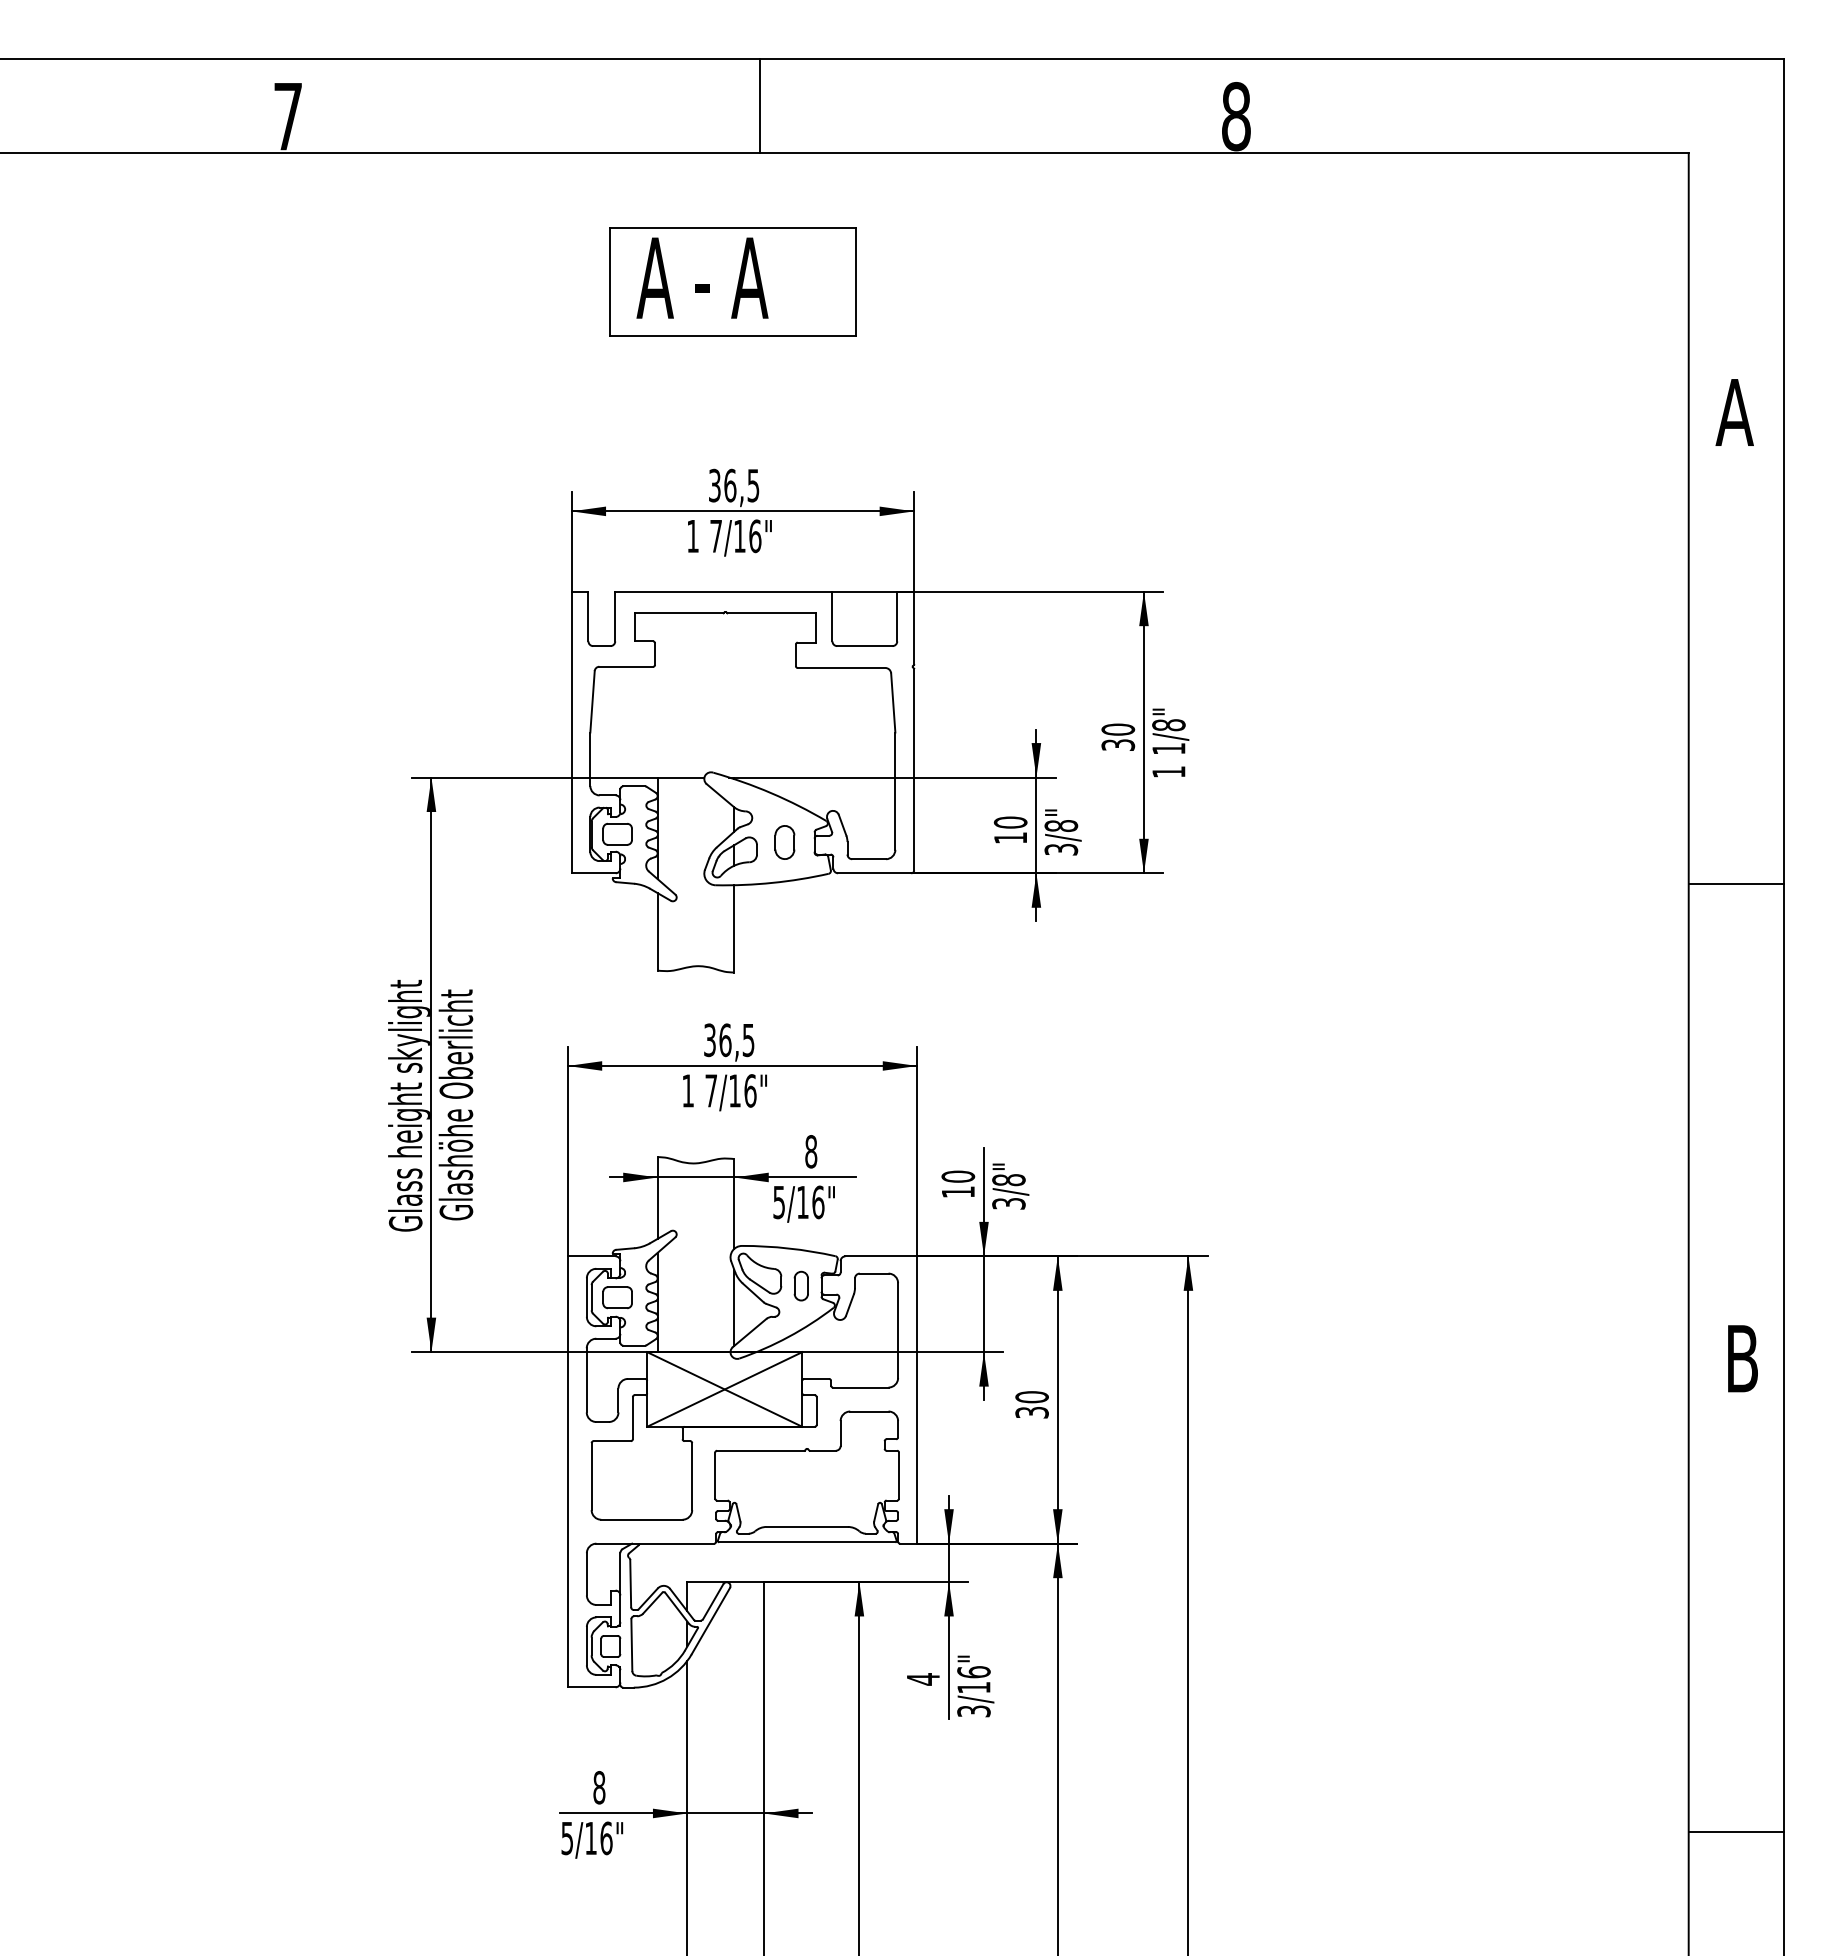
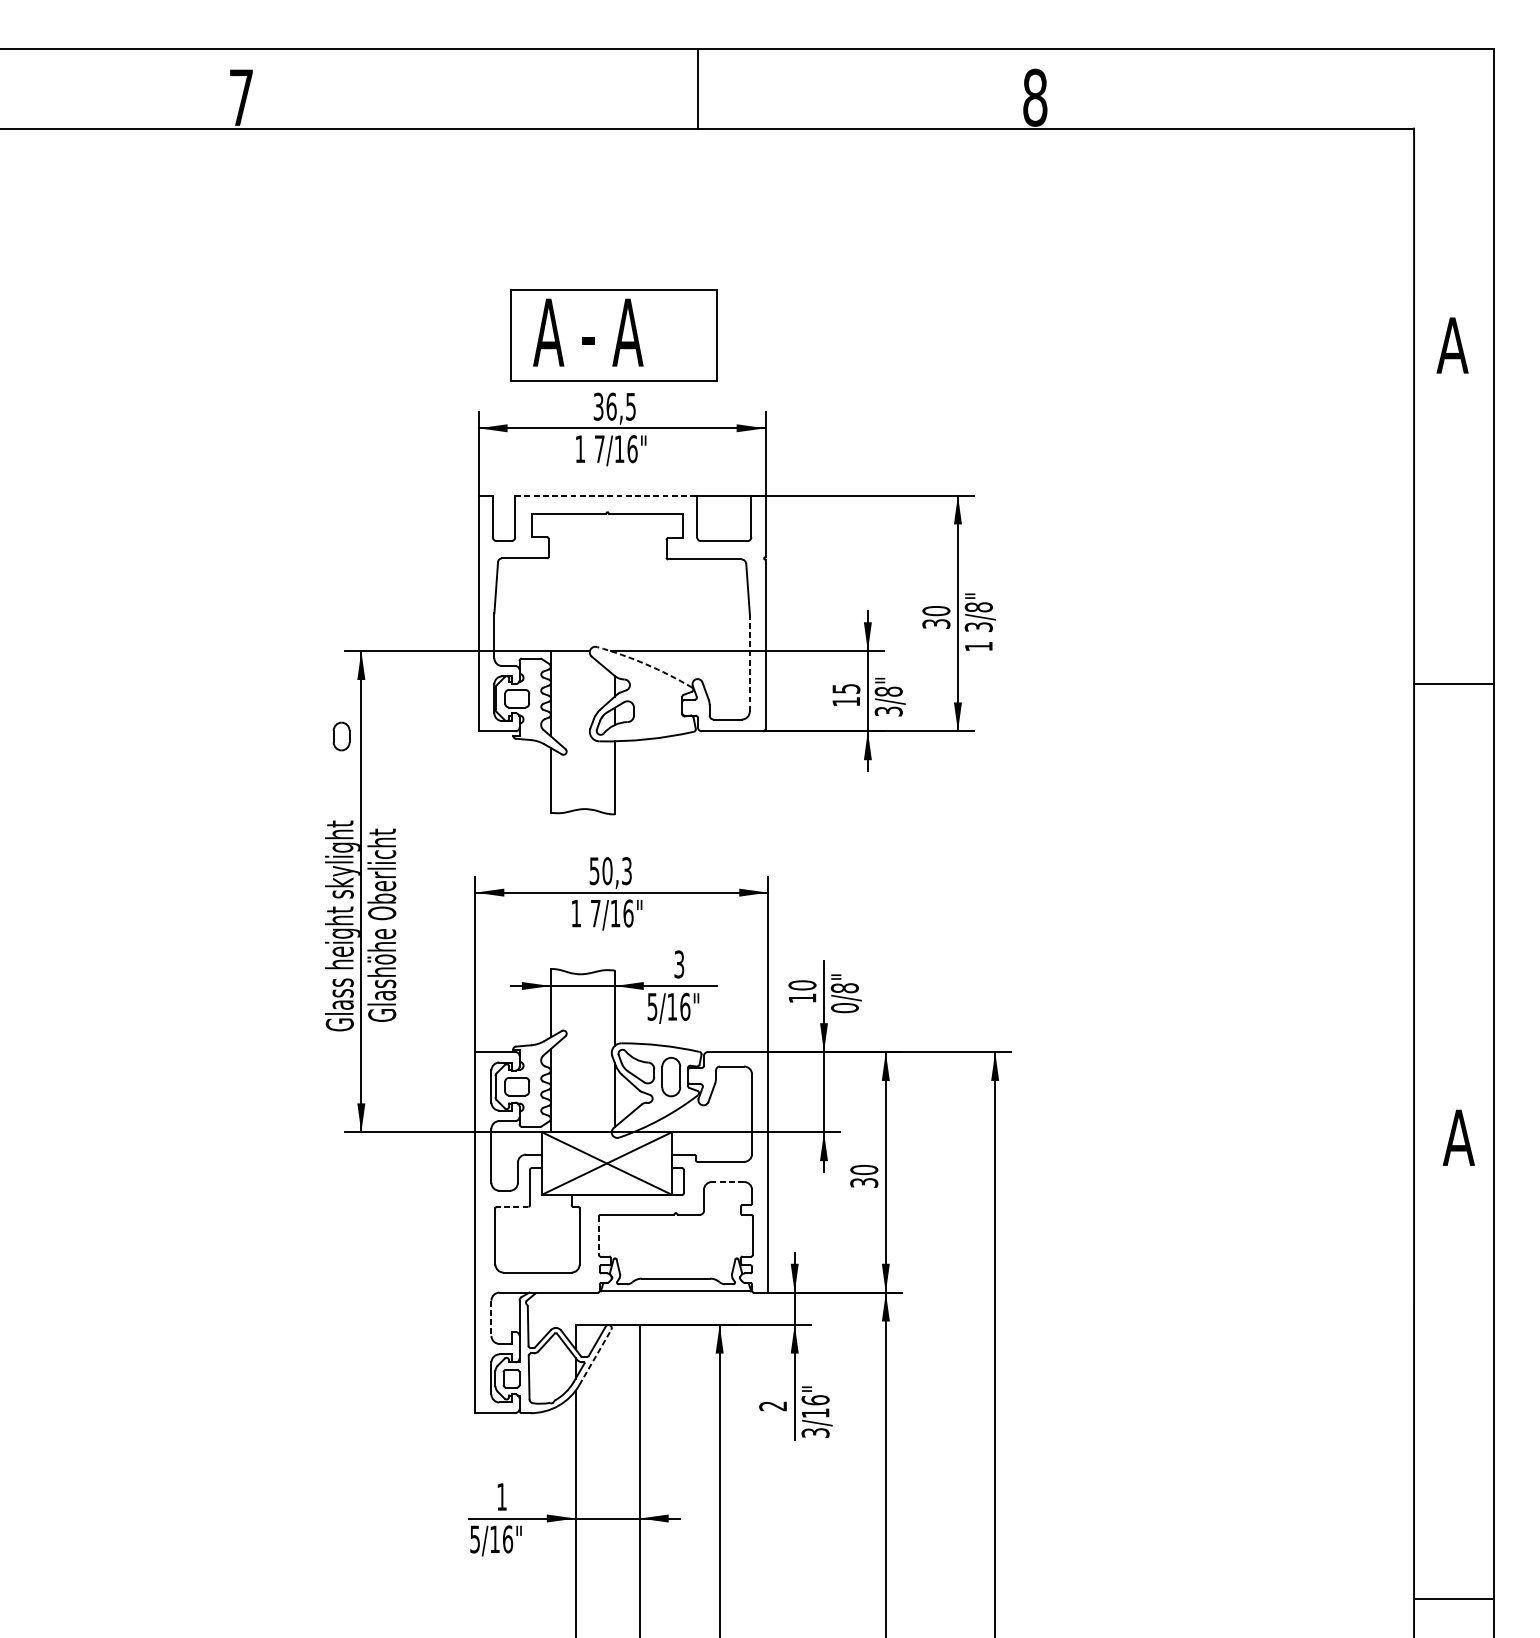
line: (759, 105) -> (697, 88), moved
part: (732, 281) -> (613, 335), moved
line: (723, 591) -> (605, 495), solid -> dashed
text: (1168, 748) -> (978, 626), 1/8" -> 3/8"
line: (895, 791) -> (749, 662), solid -> dashed
arc: (771, 793) -> (646, 664), solid -> dashed
text: (1010, 822) -> (846, 688), 10 -> 15
part: (784, 842) -> (341, 736), moved
line: (1735, 883) -> (1453, 683), moved
text: (729, 1039) -> (610, 870), 36,5 -> 50,3
text: (811, 1151) -> (679, 964), 8 -> 3
text: (1008, 1203) -> (844, 1007), 3/8" -> 0/8"
part: (800, 1285) -> (670, 1076), size x1.6
text: (1742, 1358) -> (1459, 1137), B -> A
line: (868, 1411) -> (727, 1181), solid -> dashed
line: (612, 1441) -> (512, 1207), solid -> dashed
line: (715, 1475) -> (599, 1235), solid -> dashed
line: (586, 1574) -> (491, 1318), solid -> dashed
line: (711, 1620) -> (595, 1356), solid -> dashed
text: (922, 1679) -> (772, 1406), 4 -> 2
text: (599, 1787) -> (502, 1496), 8 -> 1
line: (1735, 1831) -> (1453, 1598), moved

